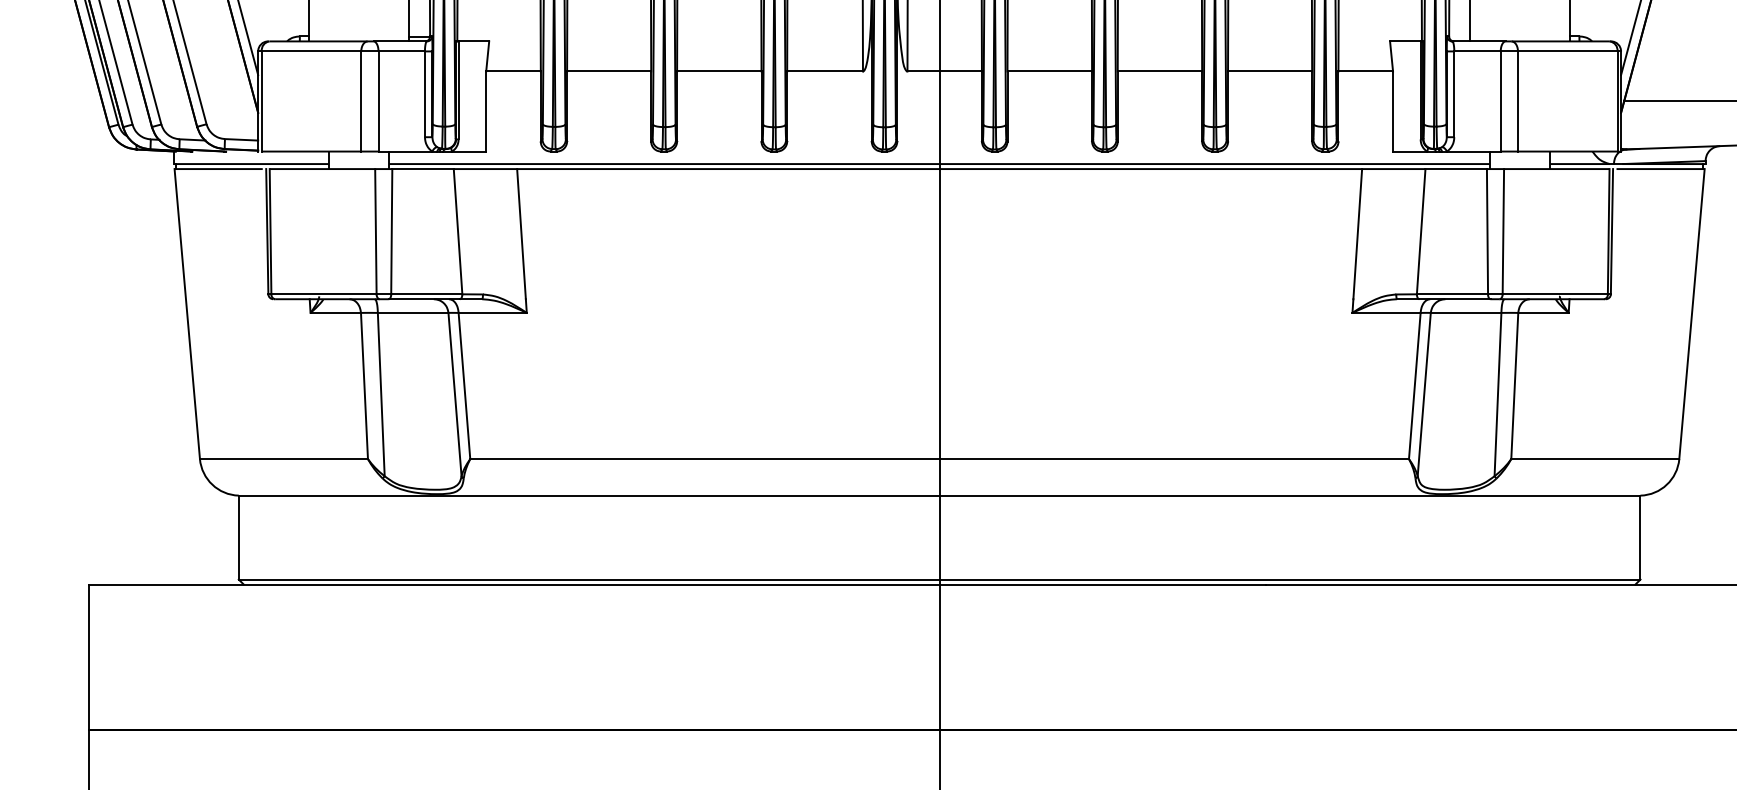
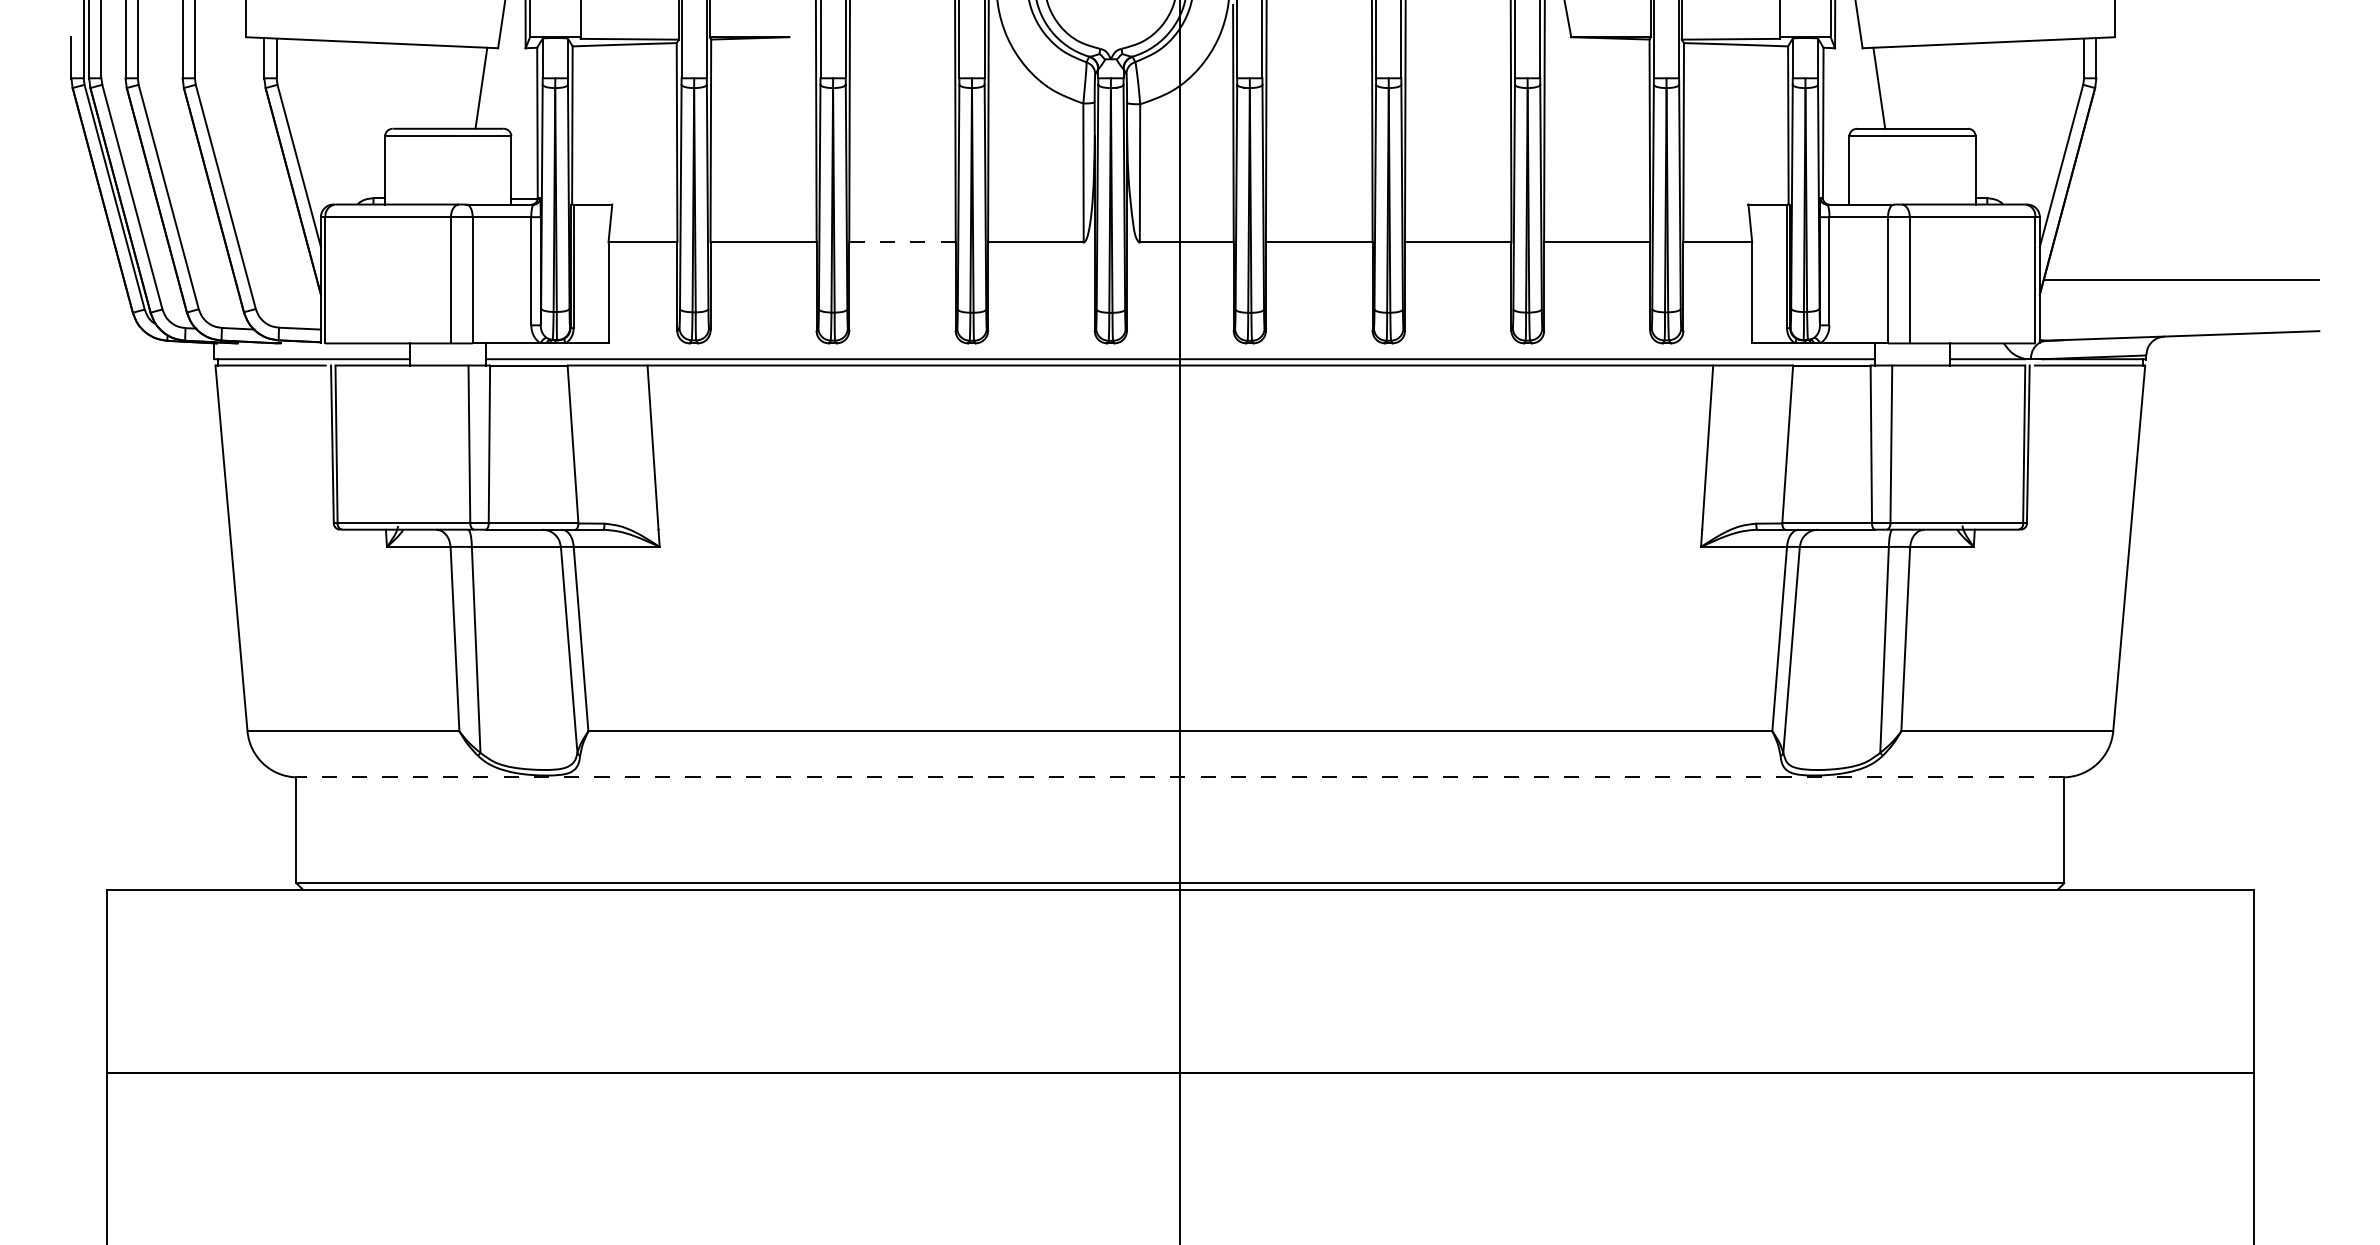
line: (719, 71) -> (902, 242), solid -> dashed
line: (939, 495) -> (1180, 777), solid -> dashed

